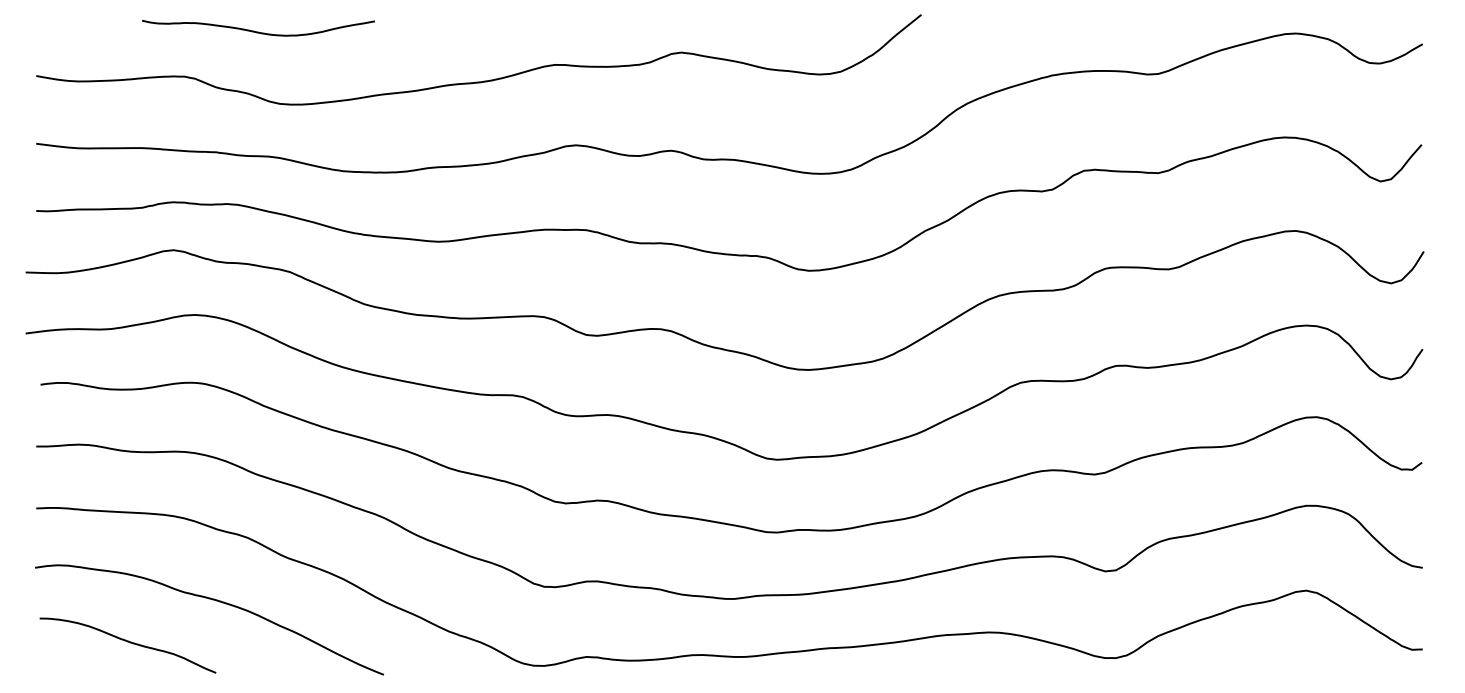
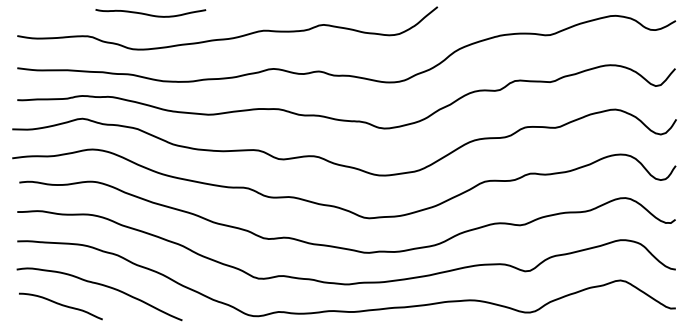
curve: (257, 30) -> (150, 14), moved

